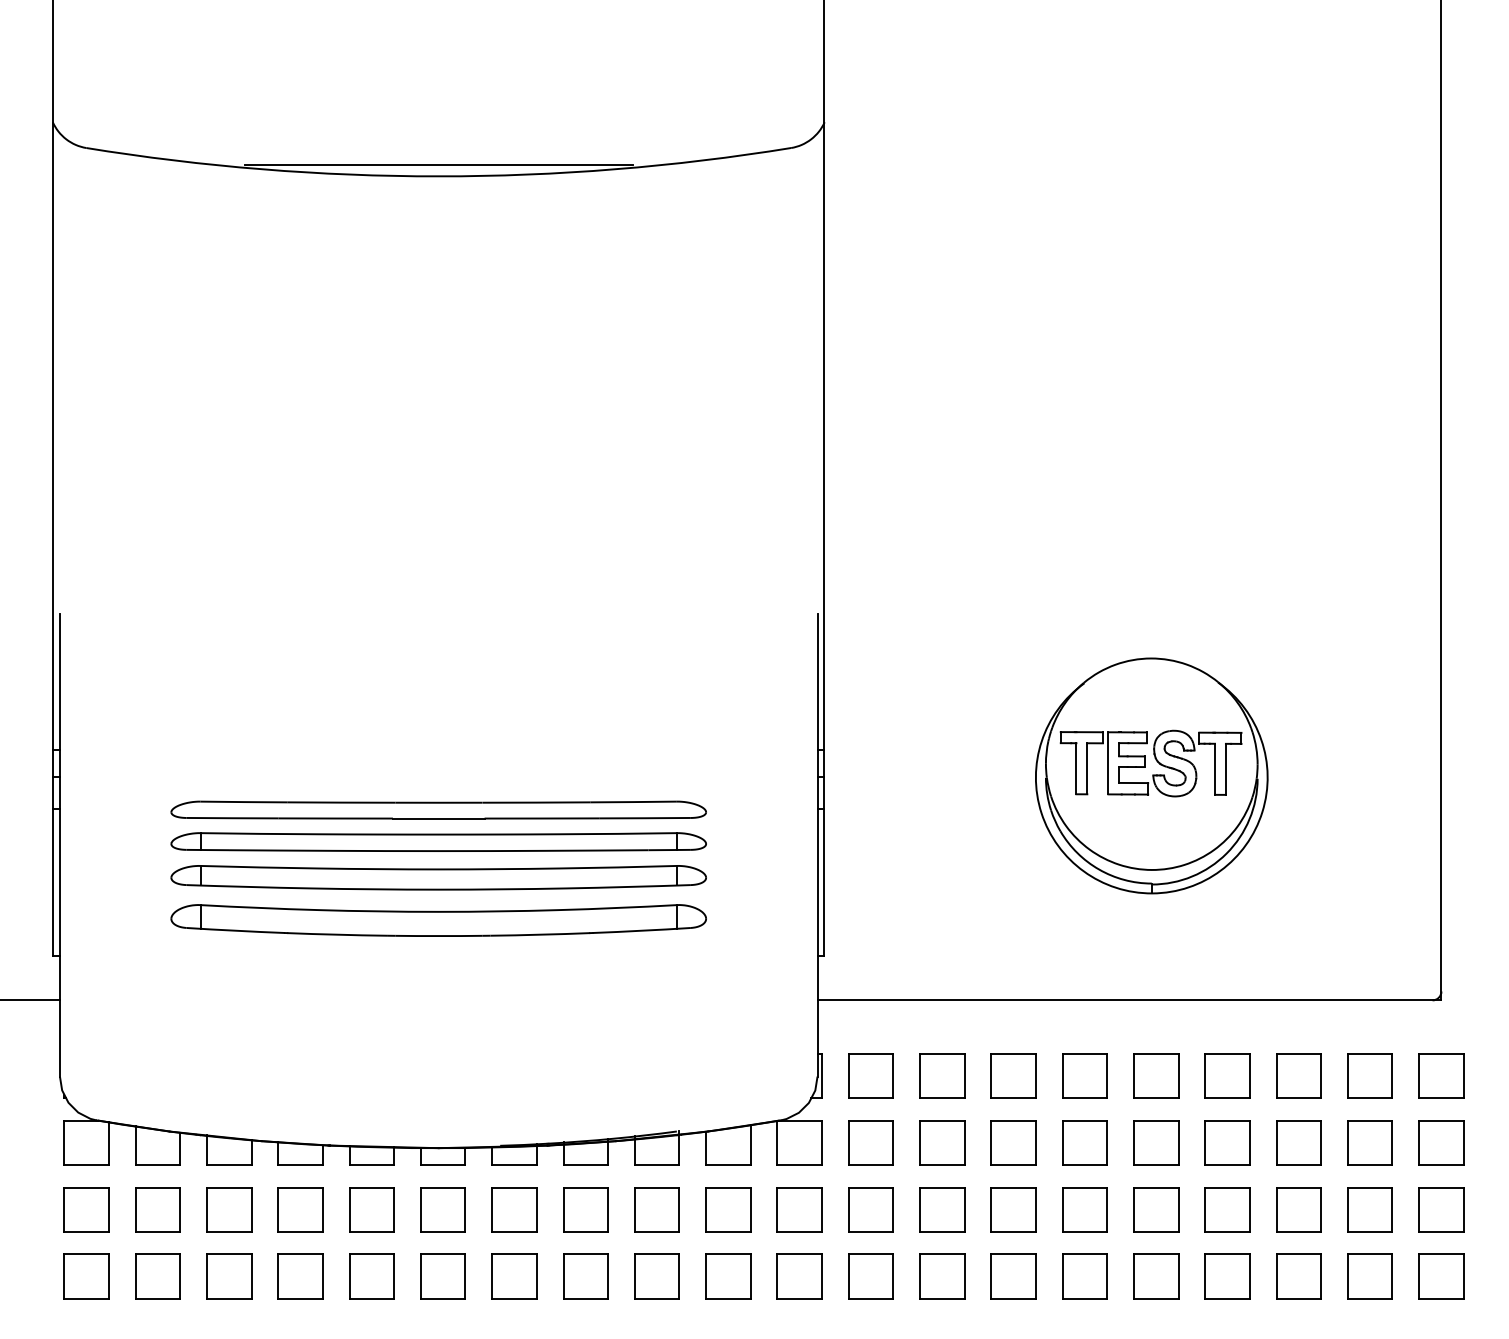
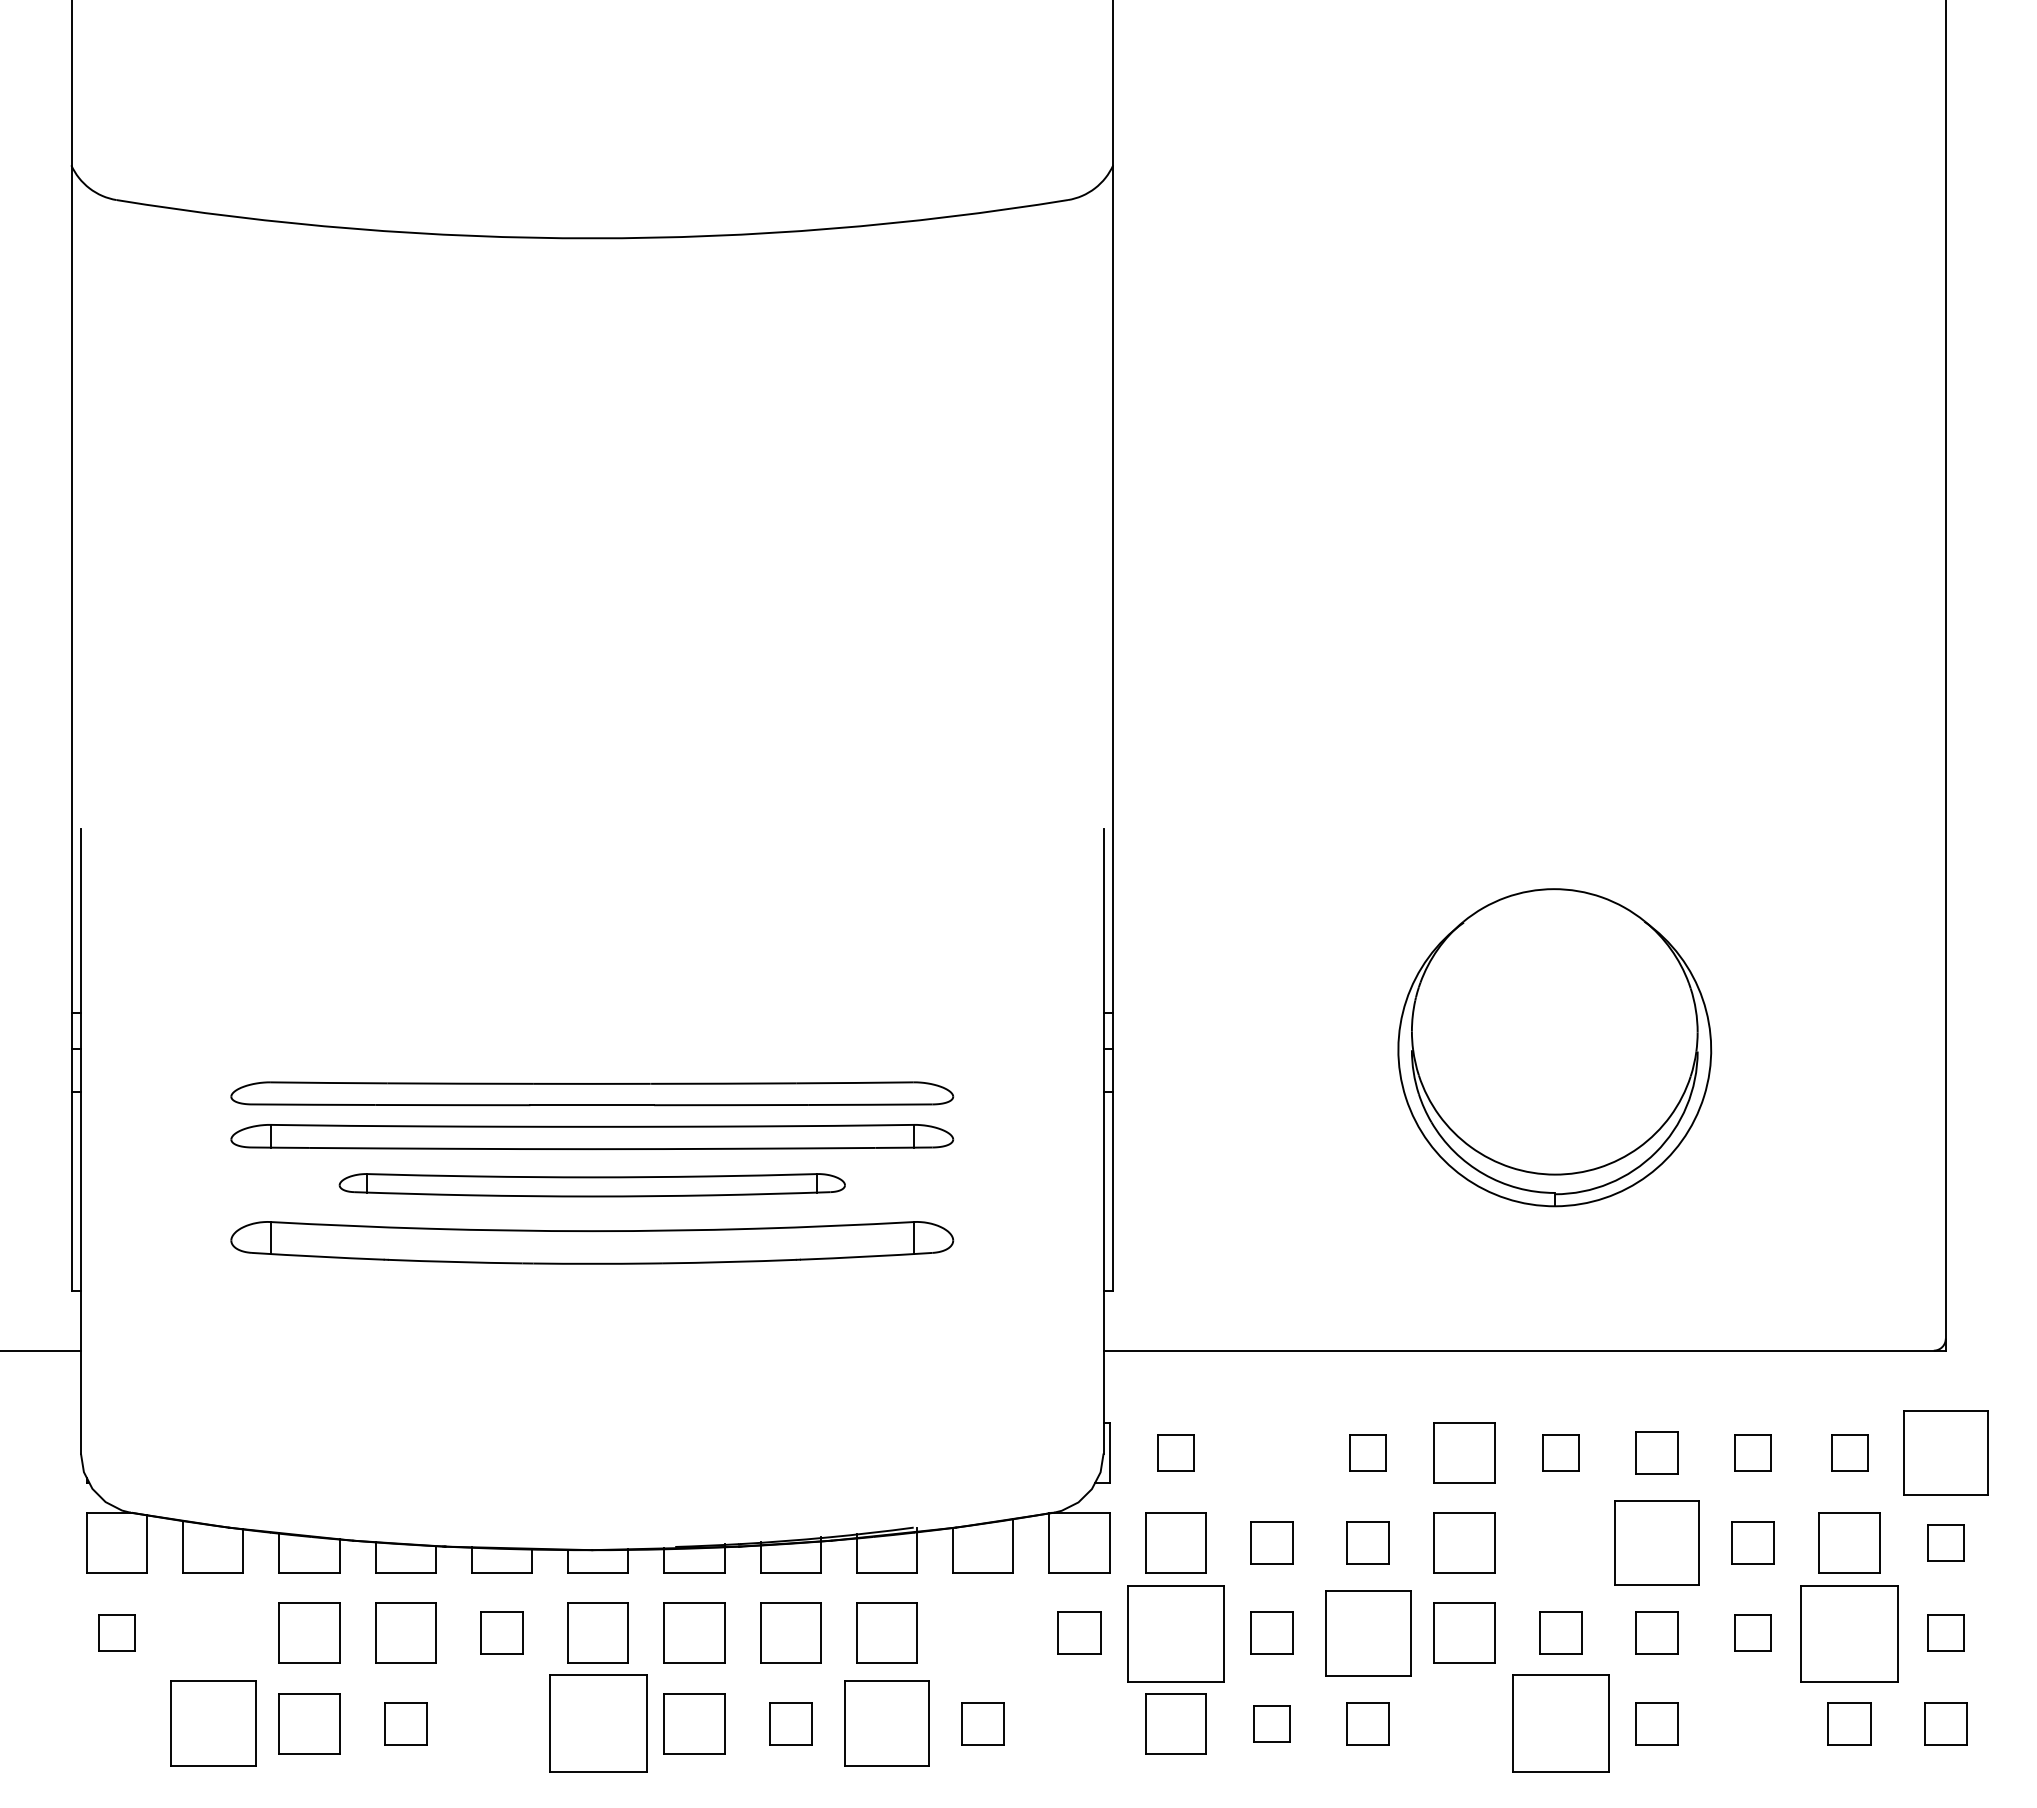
line: (438, 165) -> (592, 223), removed
part: (1144, 763) -> (1545, 1030), removed
part: (438, 878) -> (592, 1185), size x0.7
part: (870, 1075) -> (1175, 1452), size x0.6
part: (941, 1075) -> (1271, 1452), removed
part: (1013, 1075) -> (1367, 1452), size x0.6
part: (1156, 1075) -> (1560, 1452), size x0.6
part: (1227, 1075) -> (1656, 1452), size x0.7
part: (1298, 1075) -> (1752, 1452), size x0.6
part: (1370, 1075) -> (1849, 1452), size x0.6
part: (1441, 1075) -> (1945, 1452), size x1.4
part: (941, 1142) -> (1271, 1542), size x0.7
part: (1013, 1142) -> (1367, 1542), size x0.7
part: (1156, 1142) -> (1560, 1542), removed
part: (1227, 1142) -> (1656, 1542), size x1.4
part: (1298, 1142) -> (1752, 1542), size x0.7
part: (1441, 1142) -> (1945, 1542), size x0.6
part: (86, 1209) -> (116, 1632), size x0.6
part: (157, 1209) -> (212, 1632), removed
part: (371, 1209) -> (501, 1632), size x0.7
part: (727, 1209) -> (982, 1632), removed
part: (799, 1209) -> (1079, 1632), size x0.7
part: (870, 1209) -> (1175, 1632), size x1.6
part: (941, 1209) -> (1271, 1632), size x0.7
part: (1013, 1209) -> (1367, 1632), size x1.4
part: (1156, 1209) -> (1560, 1632), size x0.7
part: (1227, 1209) -> (1656, 1632), size x0.7
part: (1298, 1209) -> (1752, 1632), size x0.6
part: (1370, 1209) -> (1849, 1632), size x1.6
part: (1441, 1209) -> (1945, 1632), size x0.6
part: (86, 1276) -> (116, 1723), removed
part: (157, 1276) -> (212, 1723), size x1.4
part: (300, 1276) -> (405, 1723), size x0.7
part: (371, 1276) -> (501, 1723), removed
part: (442, 1276) -> (597, 1723), size x1.6
part: (585, 1276) -> (790, 1723), size x0.7
part: (656, 1276) -> (886, 1723), size x1.4
part: (727, 1276) -> (982, 1723), size x0.7
part: (799, 1276) -> (1079, 1723), removed
part: (941, 1276) -> (1271, 1723), size x0.6
part: (1013, 1276) -> (1367, 1723), size x0.7
part: (1084, 1276) -> (1464, 1723), removed
part: (1156, 1276) -> (1560, 1723), size x1.6
part: (1227, 1276) -> (1656, 1723), size x0.7
part: (1298, 1276) -> (1752, 1723), removed
part: (1370, 1276) -> (1849, 1723), size x0.7
part: (1441, 1276) -> (1945, 1723), size x0.7

